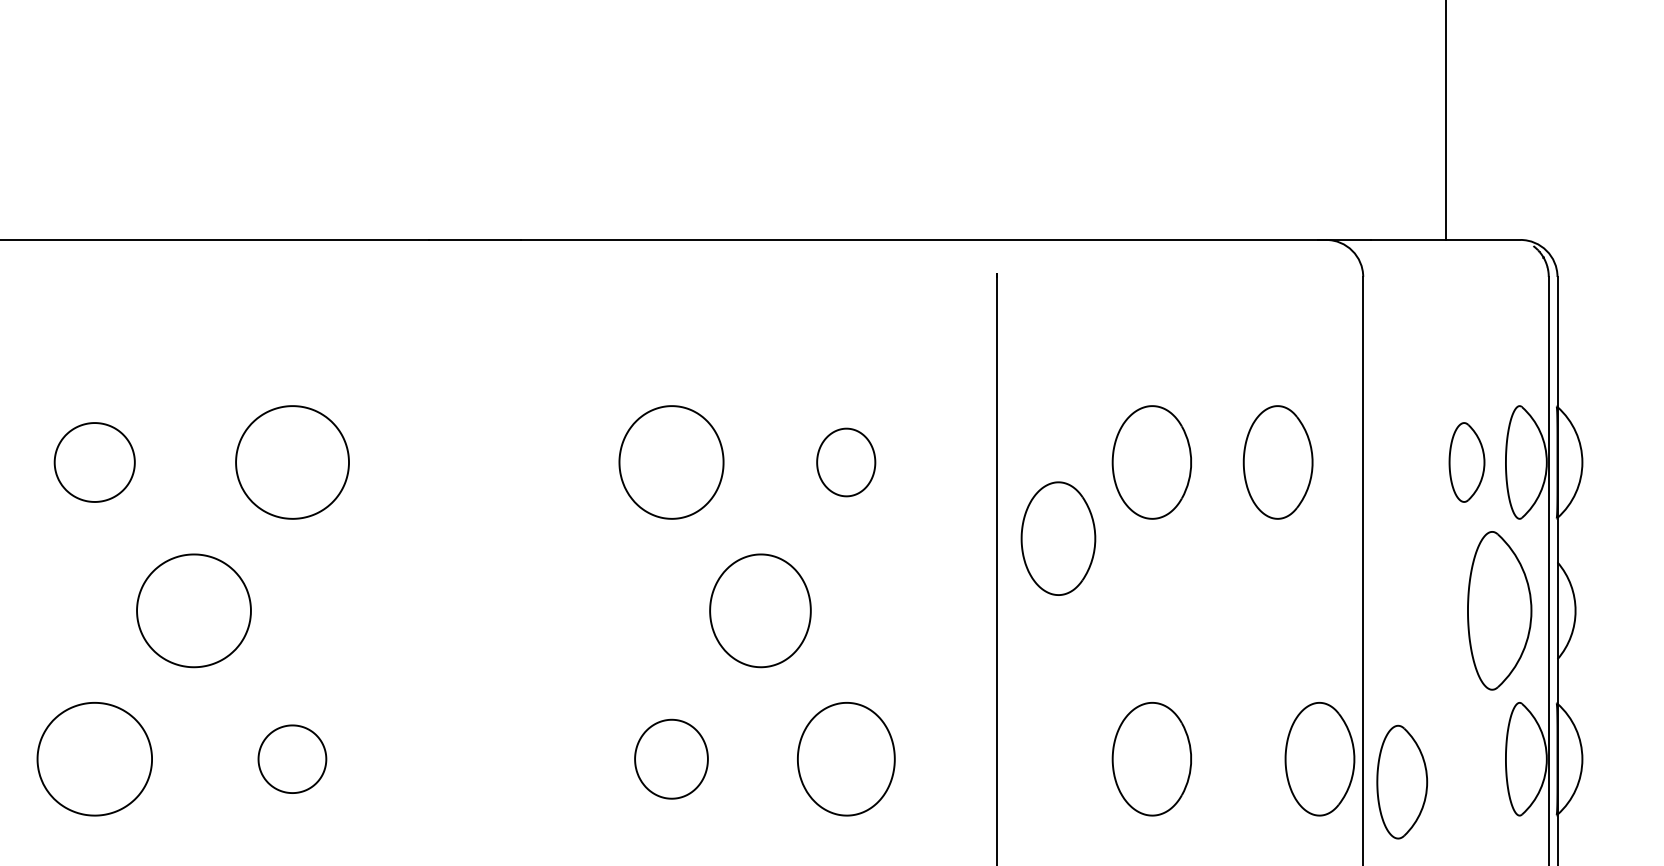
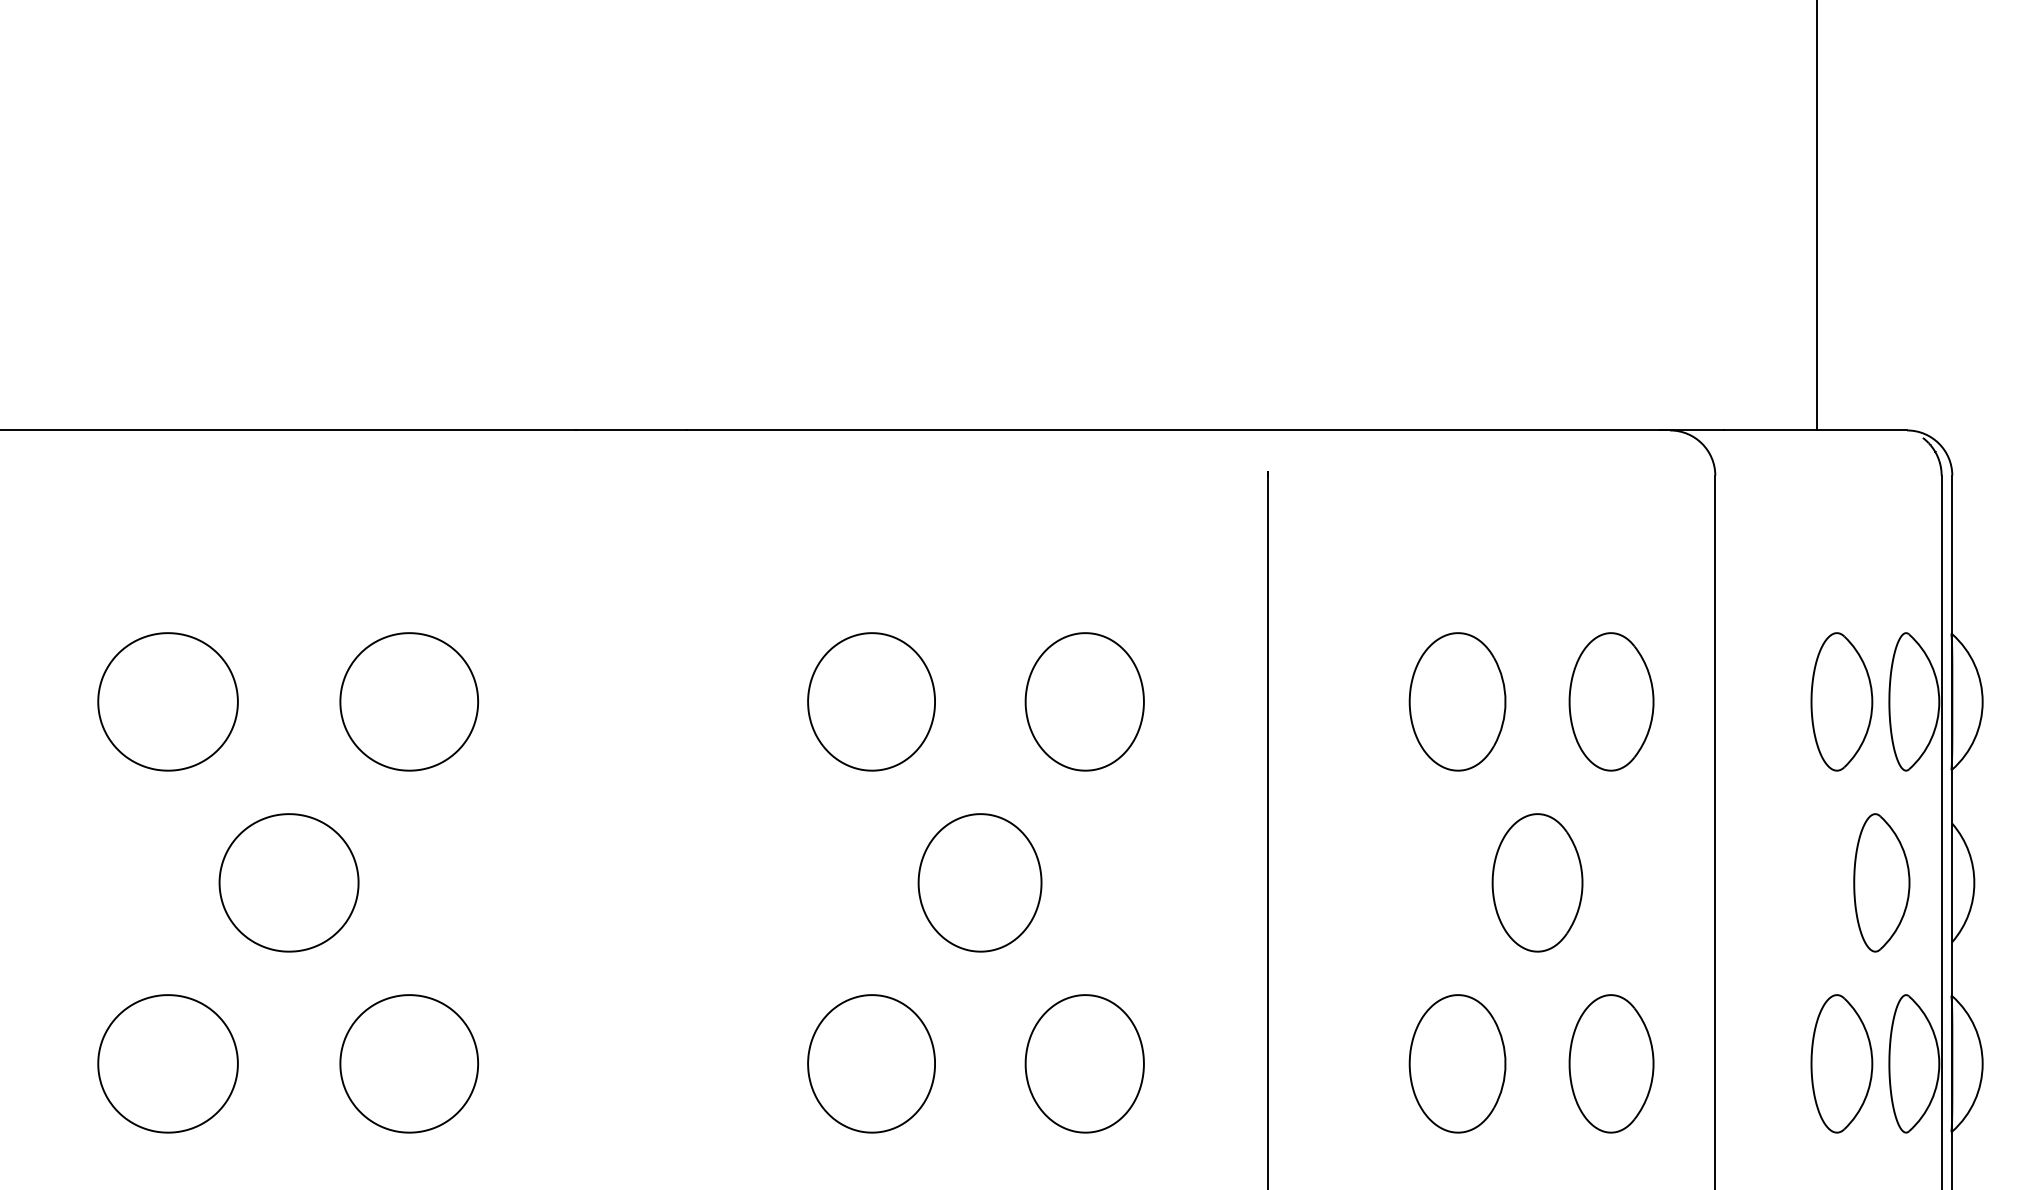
part: (94, 462) -> (167, 701), size x1.43
part: (846, 462) -> (1084, 701), size x1.67
part: (1466, 462) -> (1841, 701), size x1.43
part: (1058, 538) -> (1537, 882), moved
part: (1499, 610) -> (1881, 882), size x0.71
part: (291, 758) -> (408, 1063), size x1.67
part: (671, 758) -> (871, 1063), size x1.43
part: (1319, 758) -> (1611, 1063), moved
part: (1401, 781) -> (1841, 1063), moved

